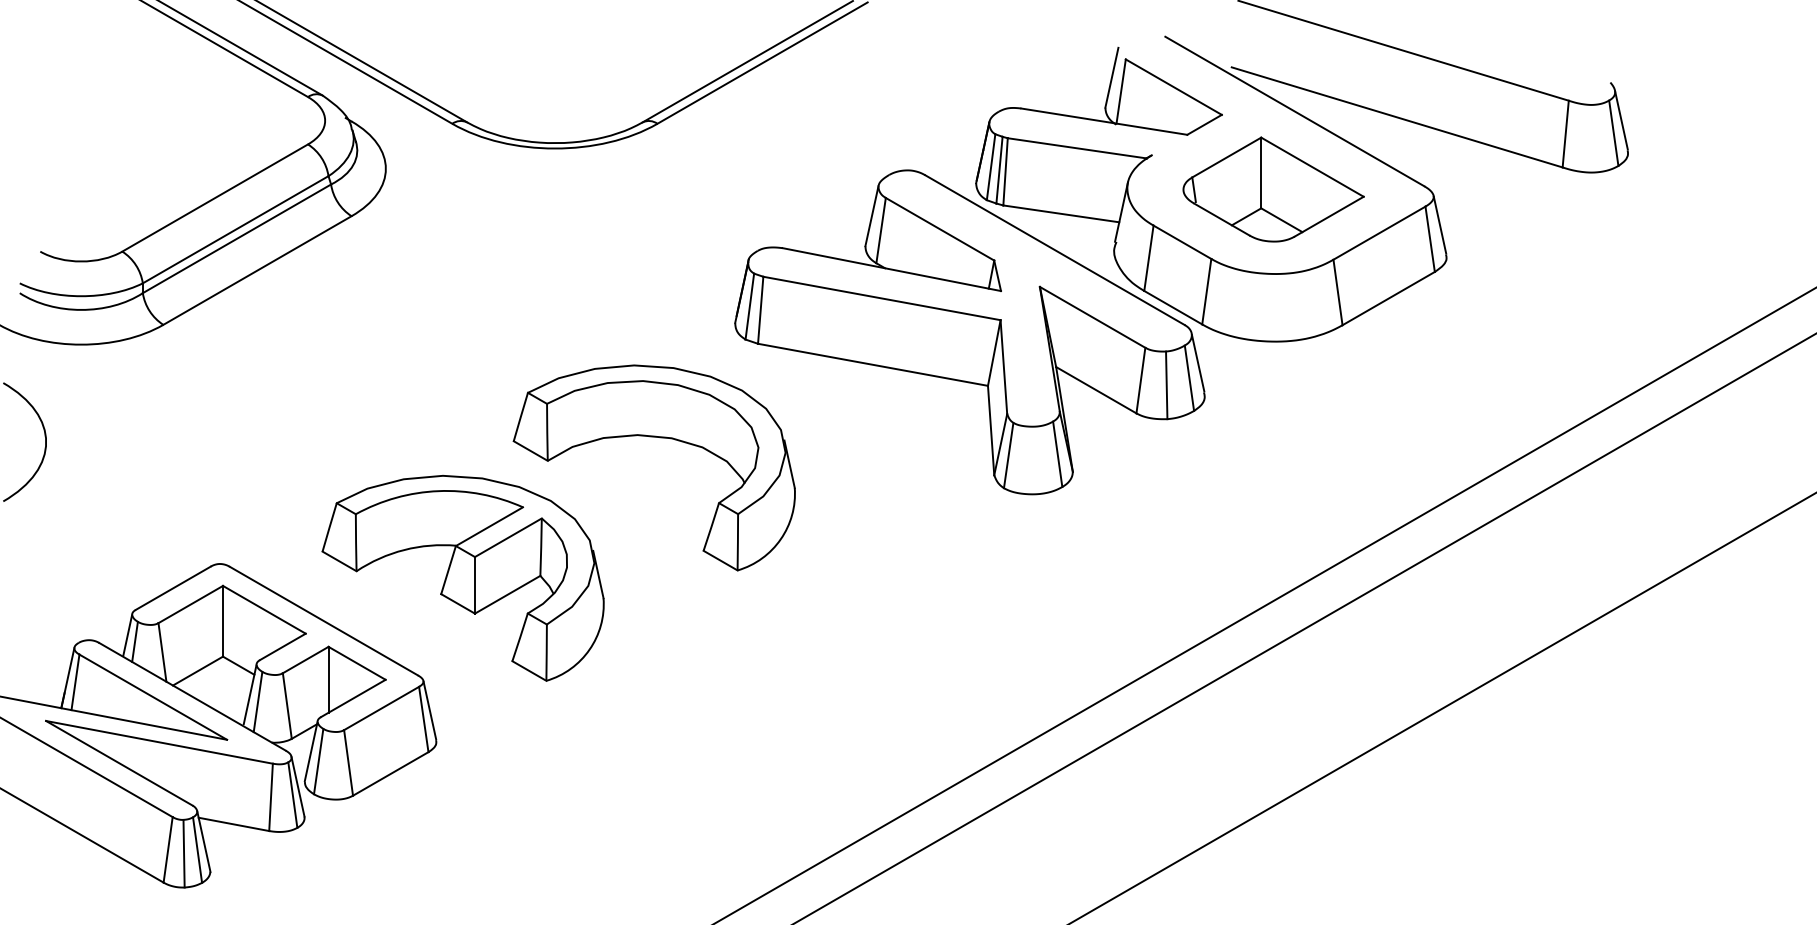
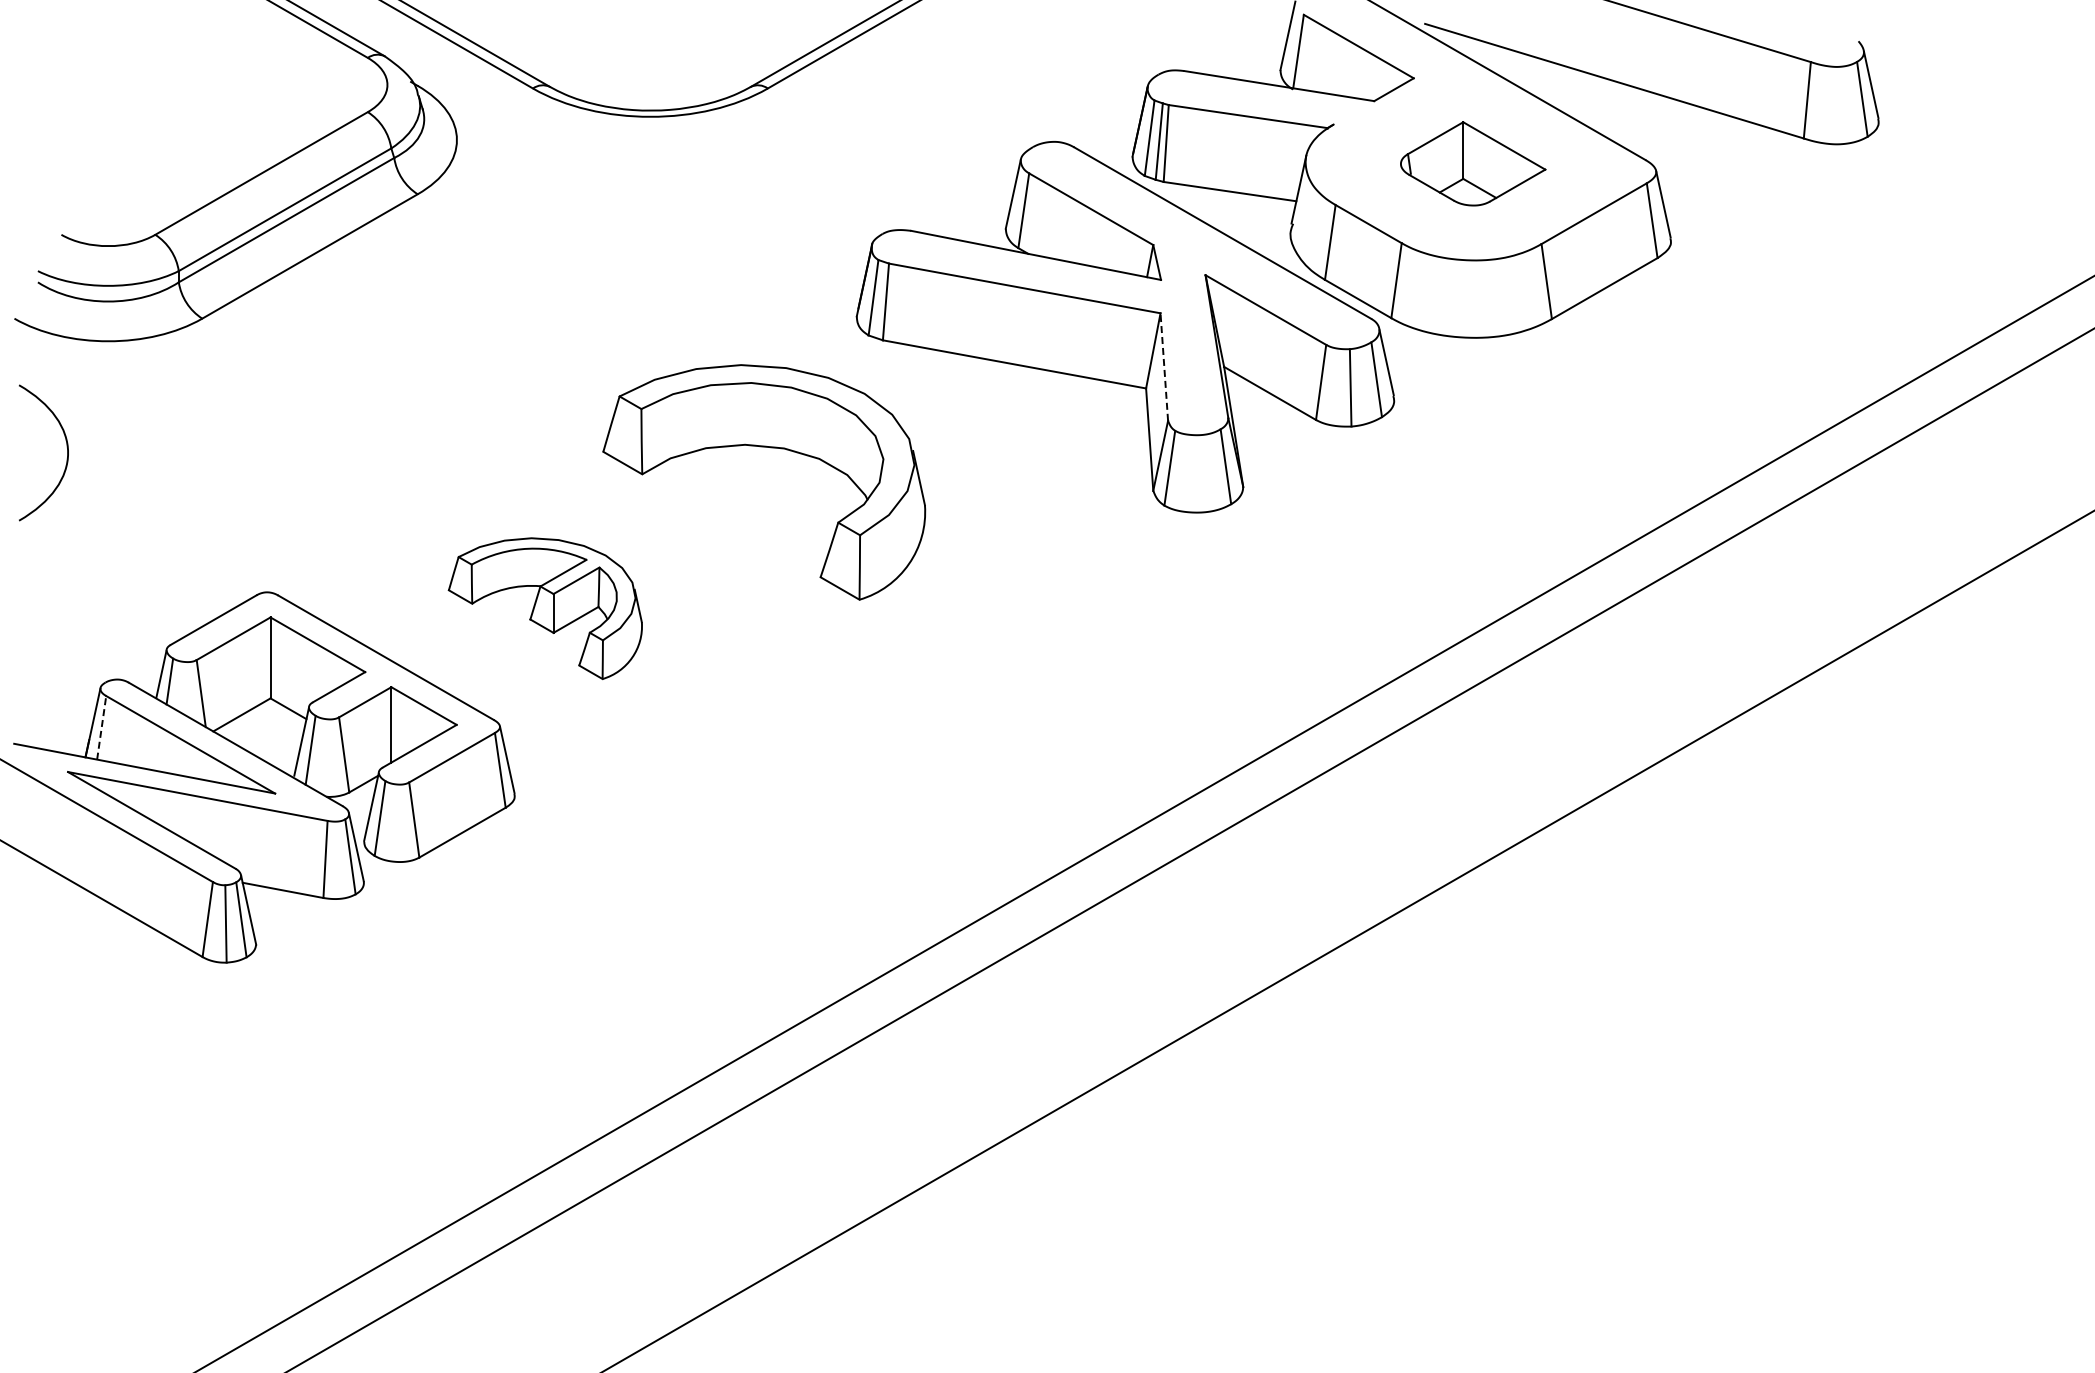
part: (1274, 189) -> (1473, 163), size x0.7
line: (1004, 367) -> (1164, 367), solid -> dashed
part: (463, 578) -> (545, 608), size x0.6
line: (75, 682) -> (101, 727), solid -> dashed

